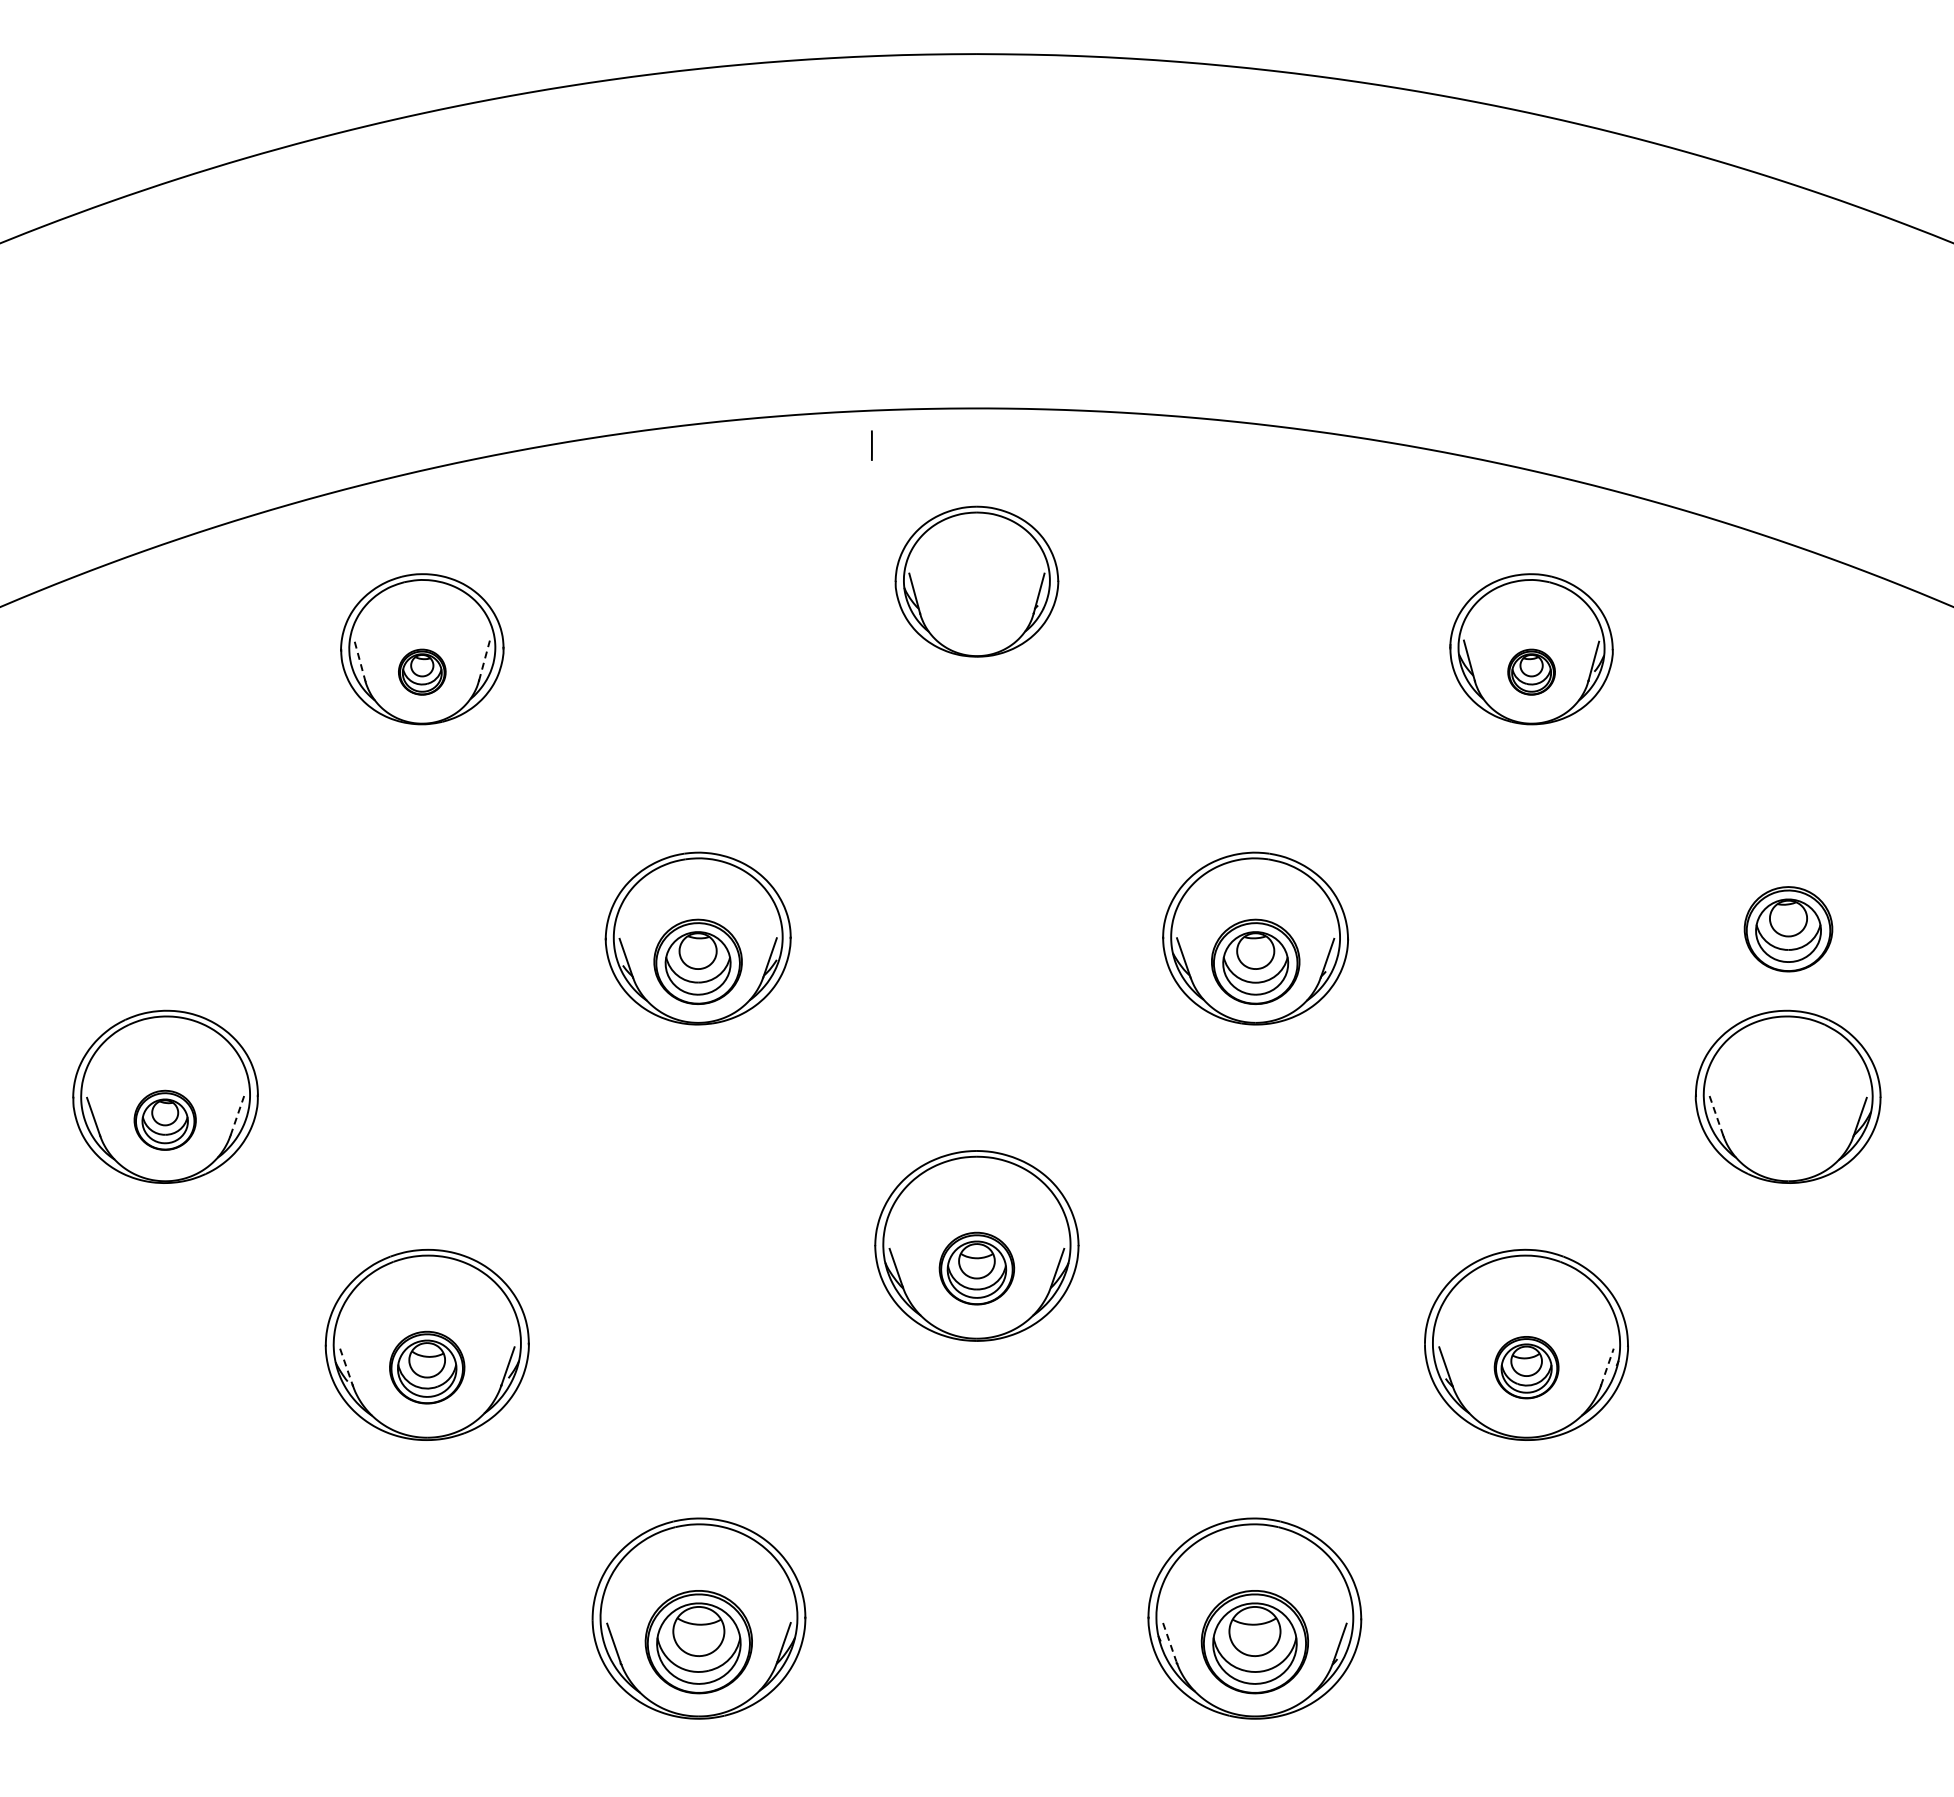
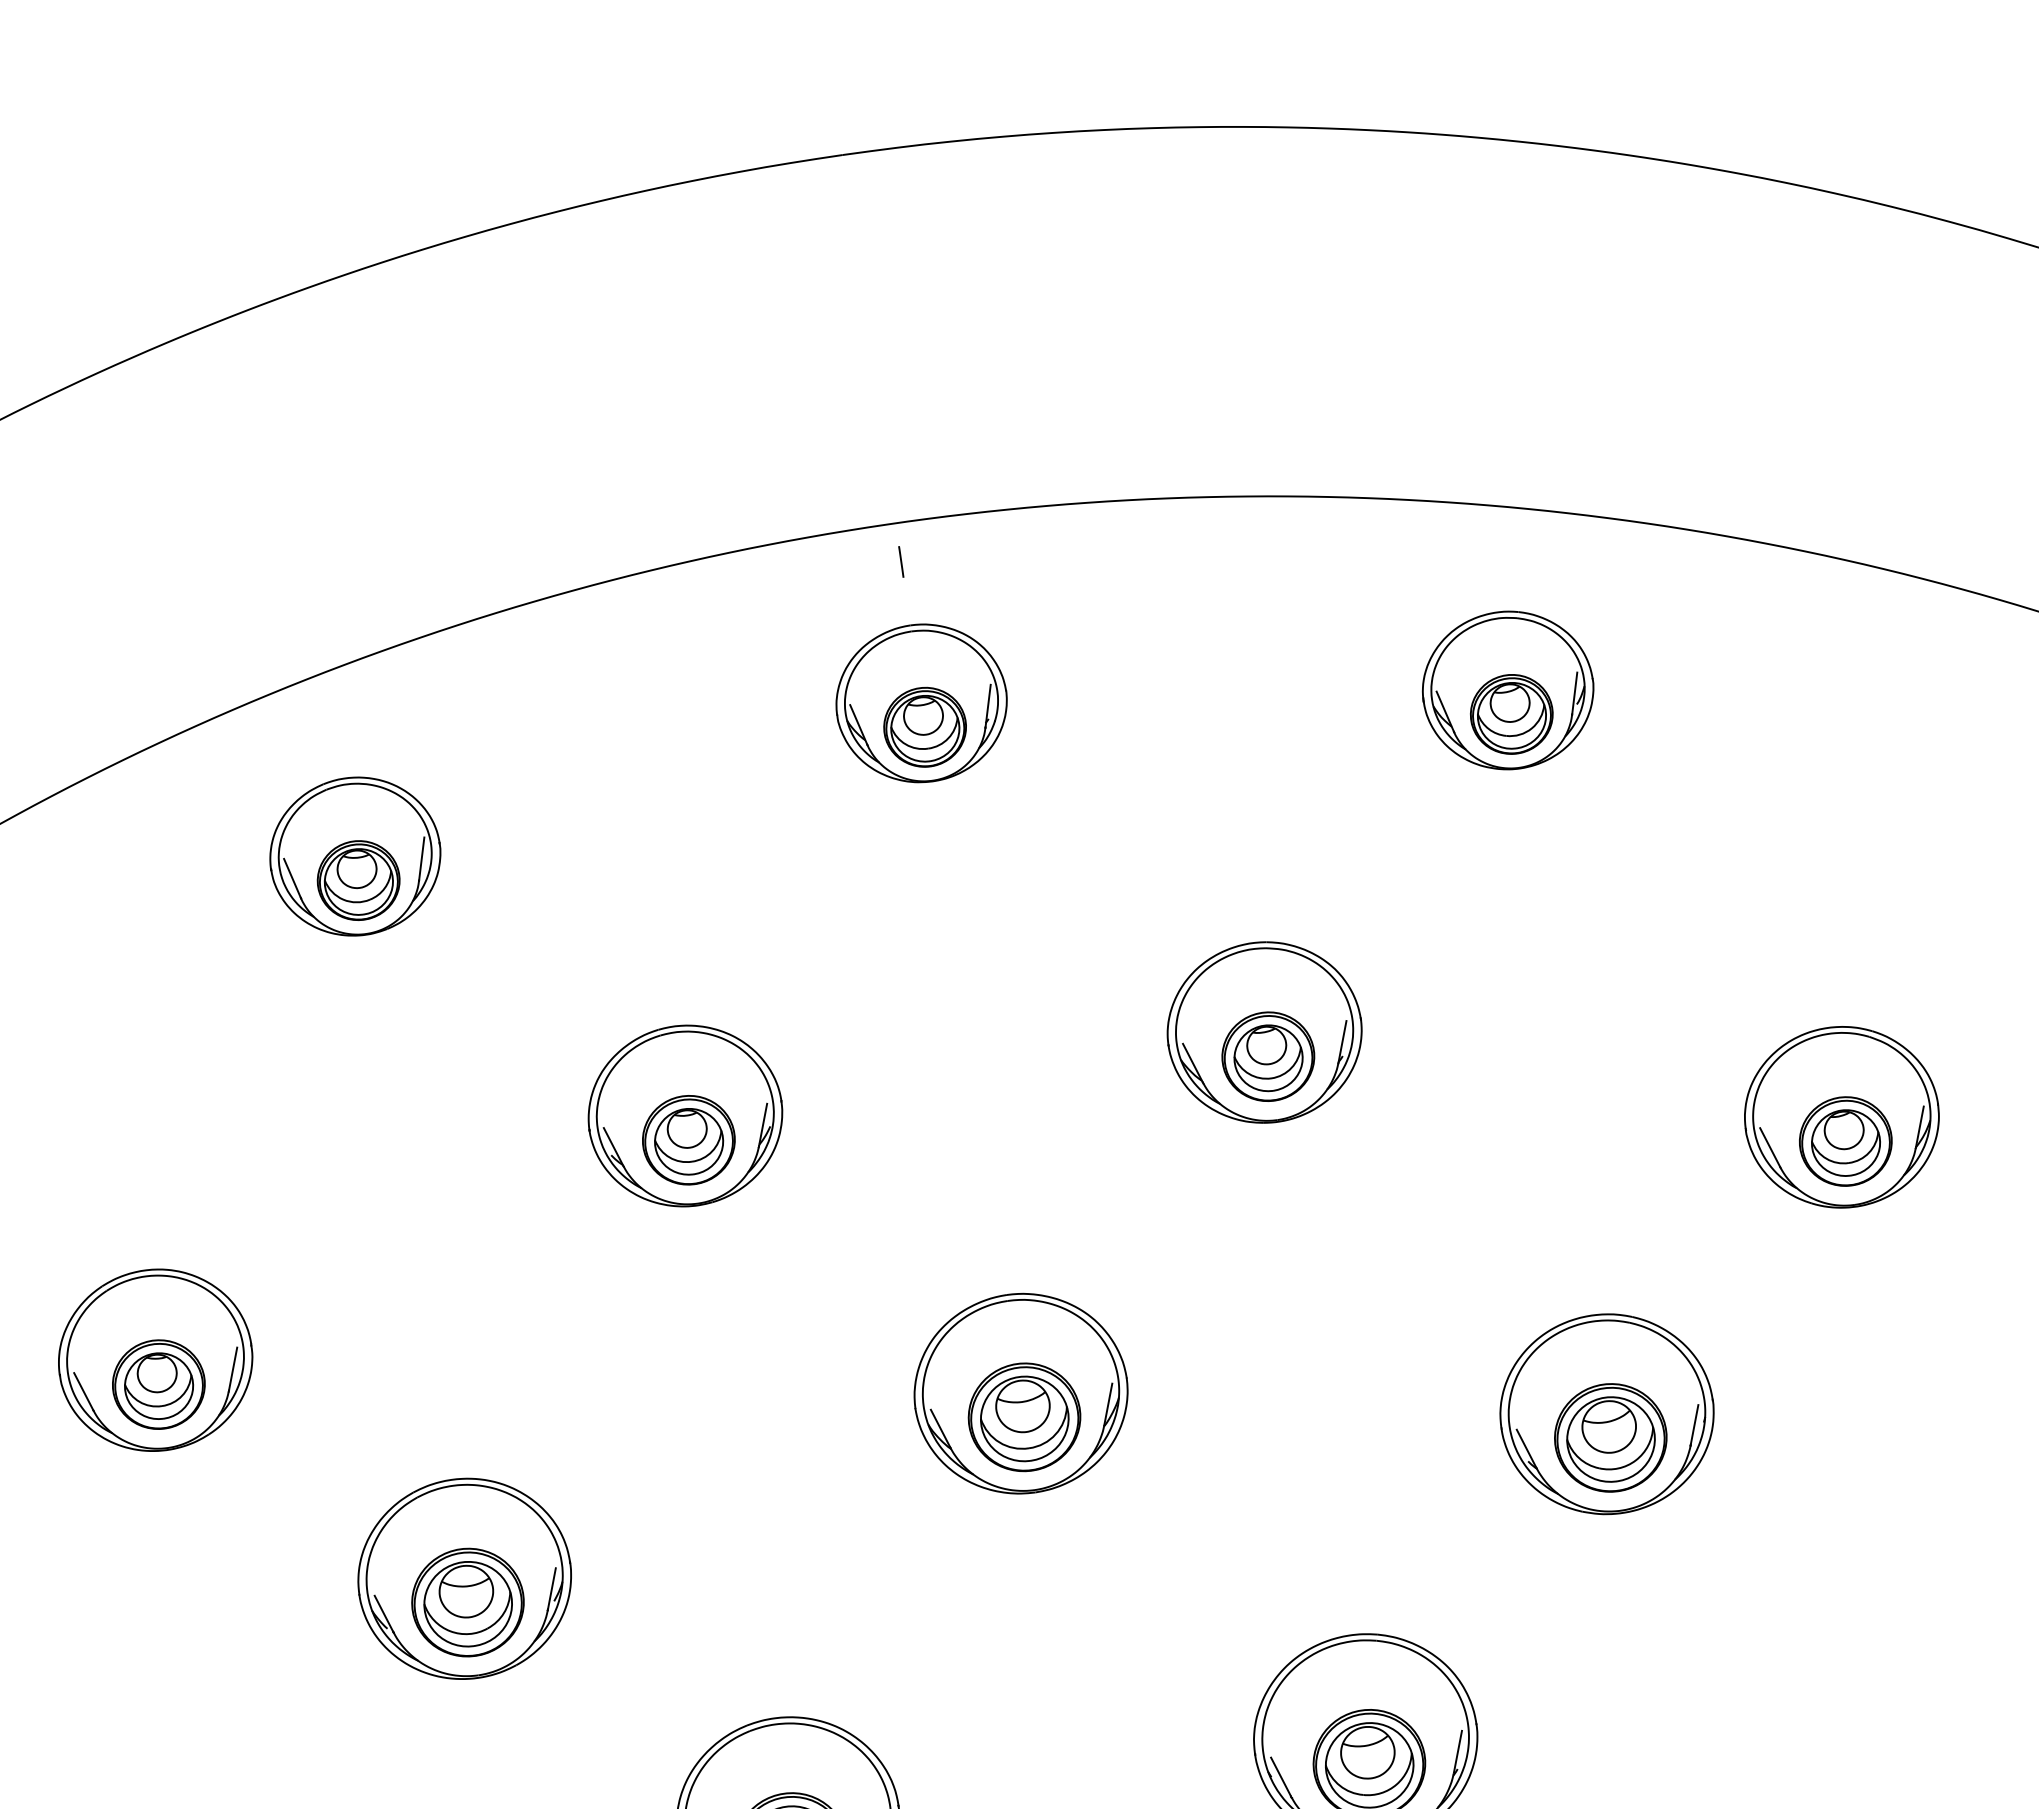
line: (871, 445) -> (900, 561), moved
part: (976, 604) -> (924, 727), added
line: (484, 660) -> (421, 858), dashed -> solid
line: (360, 661) -> (292, 878), dashed -> solid
part: (422, 671) -> (358, 879), size x1.67
part: (1531, 671) -> (1511, 713), size x1.67
part: (1788, 929) -> (1845, 1141), moved
line: (237, 1115) -> (233, 1368), dashed -> solid
line: (1716, 1115) -> (1770, 1147), dashed -> solid
part: (164, 1120) -> (158, 1384), size x1.43
part: (976, 1268) -> (1024, 1417), size x1.43
line: (346, 1367) -> (384, 1614), dashed -> solid
part: (427, 1367) -> (468, 1602), size x1.43
part: (1526, 1367) -> (1610, 1437), size x1.67
line: (1607, 1367) -> (1694, 1425), dashed -> solid
line: (1169, 1642) -> (1280, 1776), dashed -> solid

